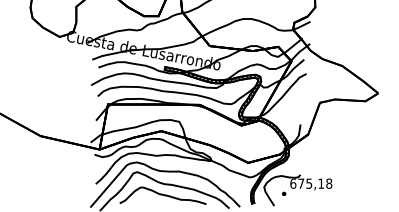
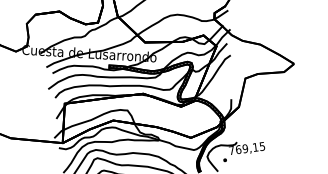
text: (311, 183) -> (247, 148), 675,18 -> 769,15

